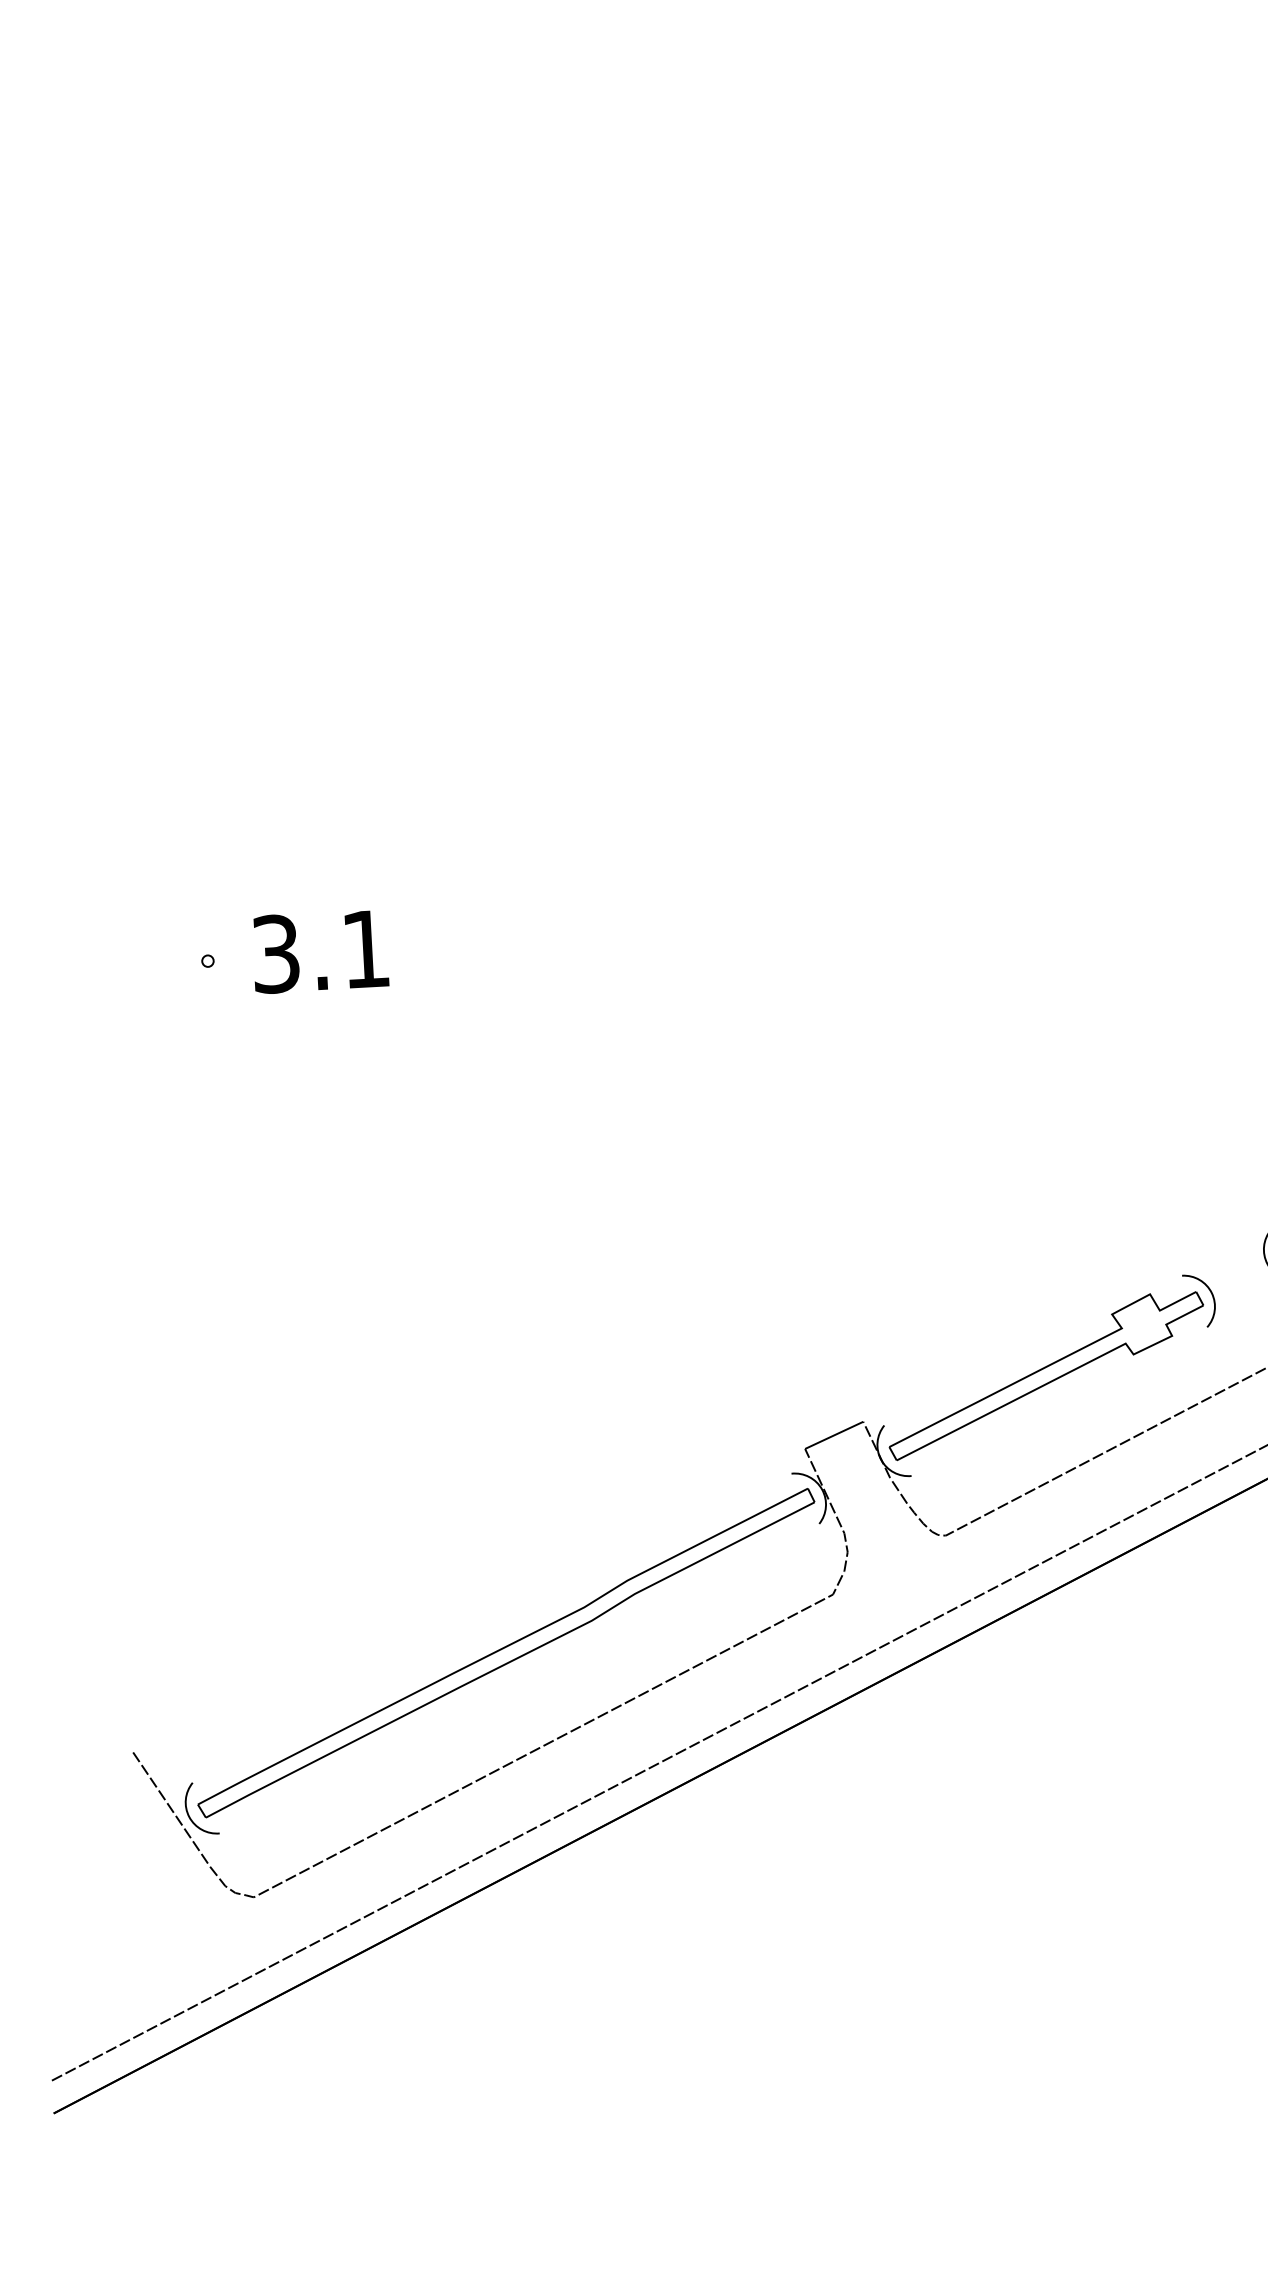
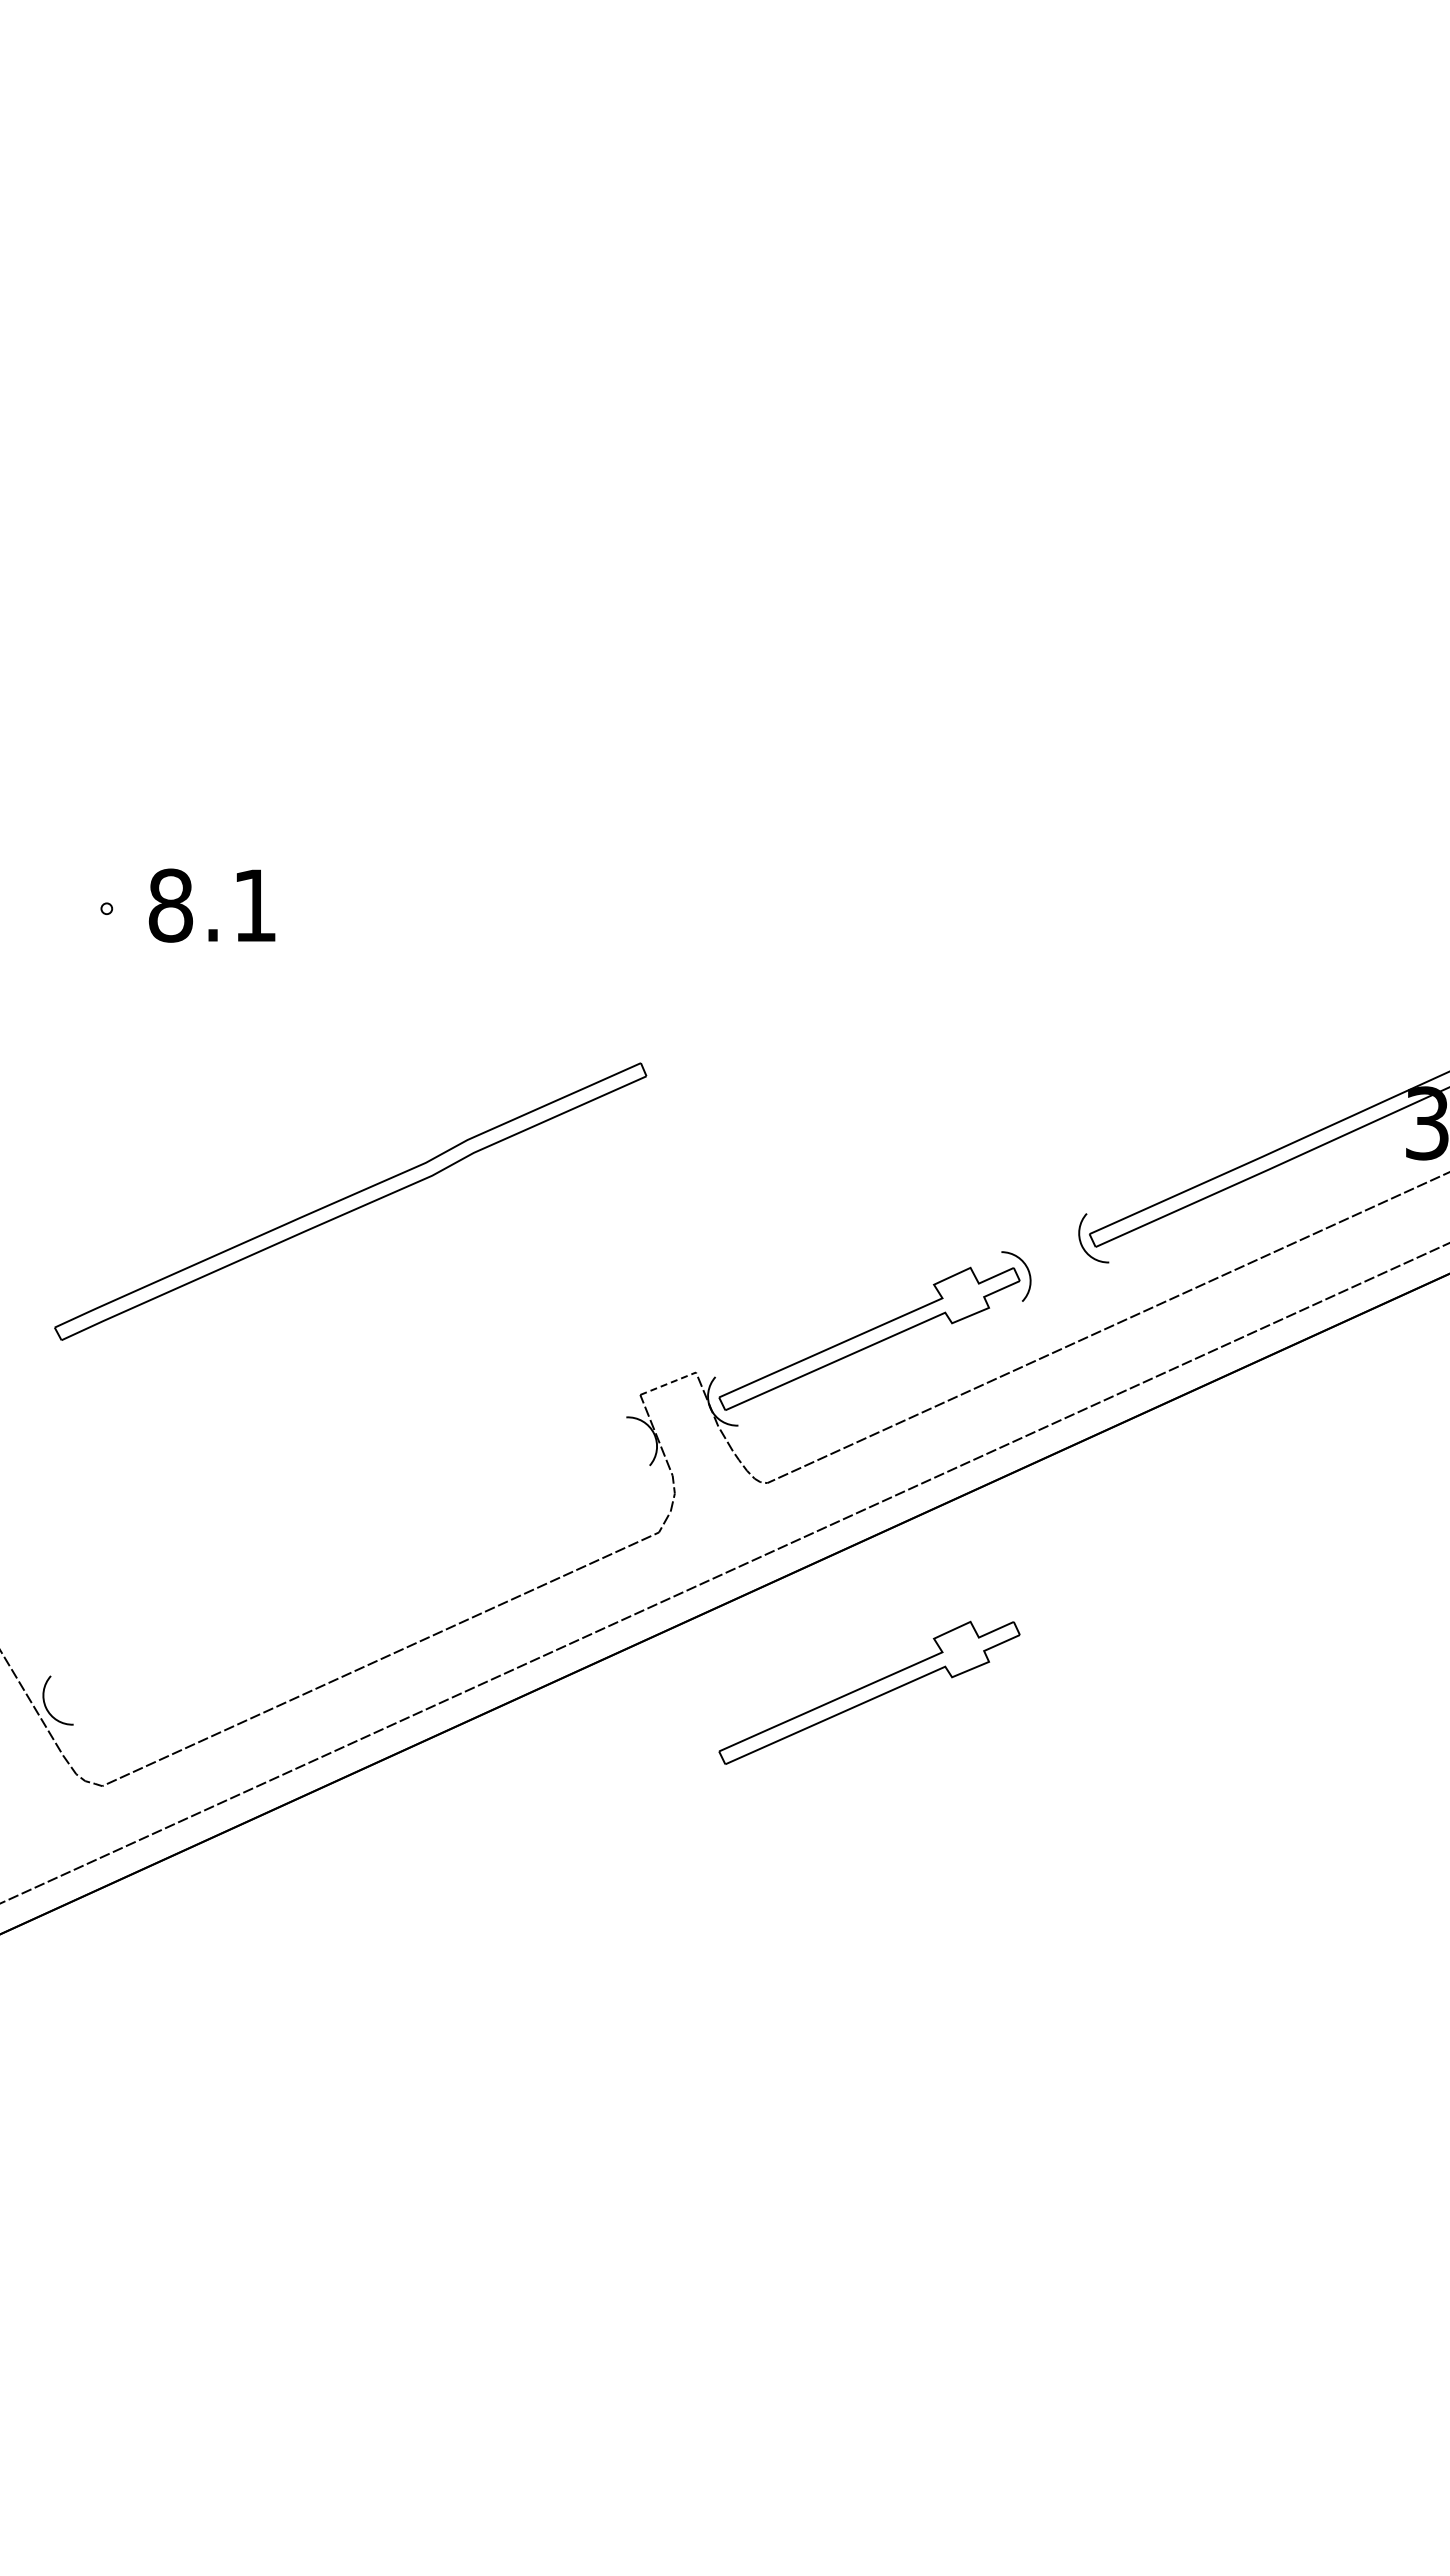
text: (275, 953) -> (170, 905), 3.1 -> 8.1
line: (834, 1435) -> (668, 1383), solid -> dashed
part: (506, 1652) -> (350, 1201), moved
part: (1066, 1753) -> (869, 1692), added

